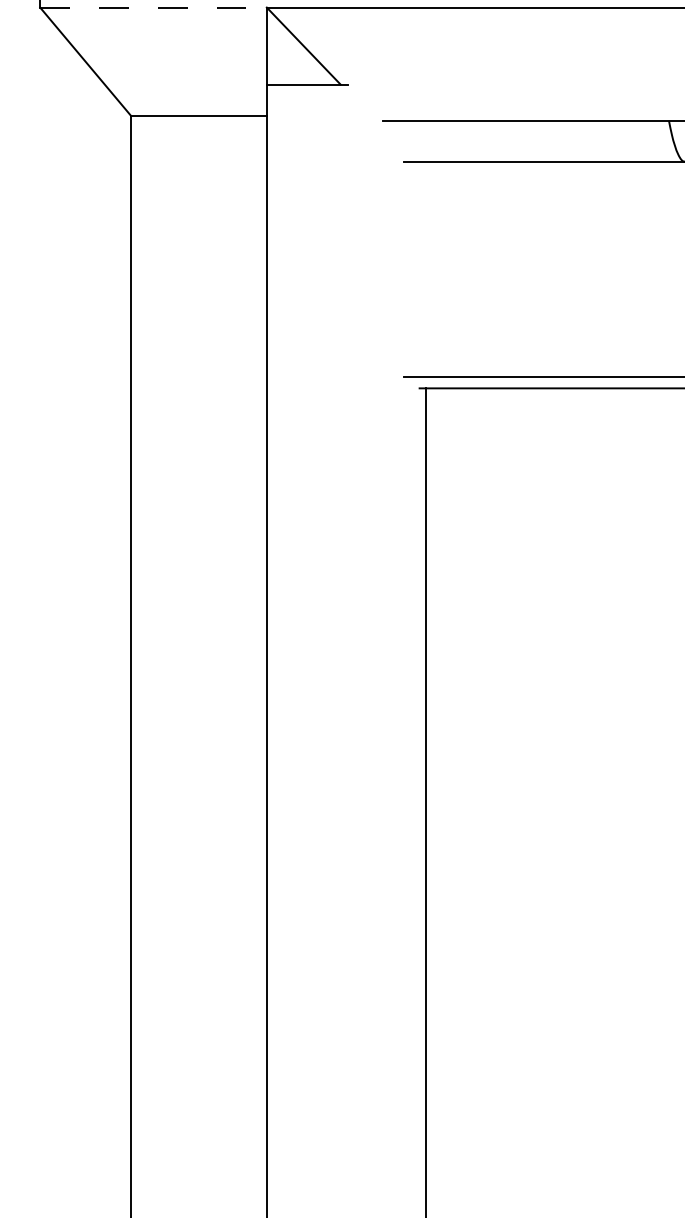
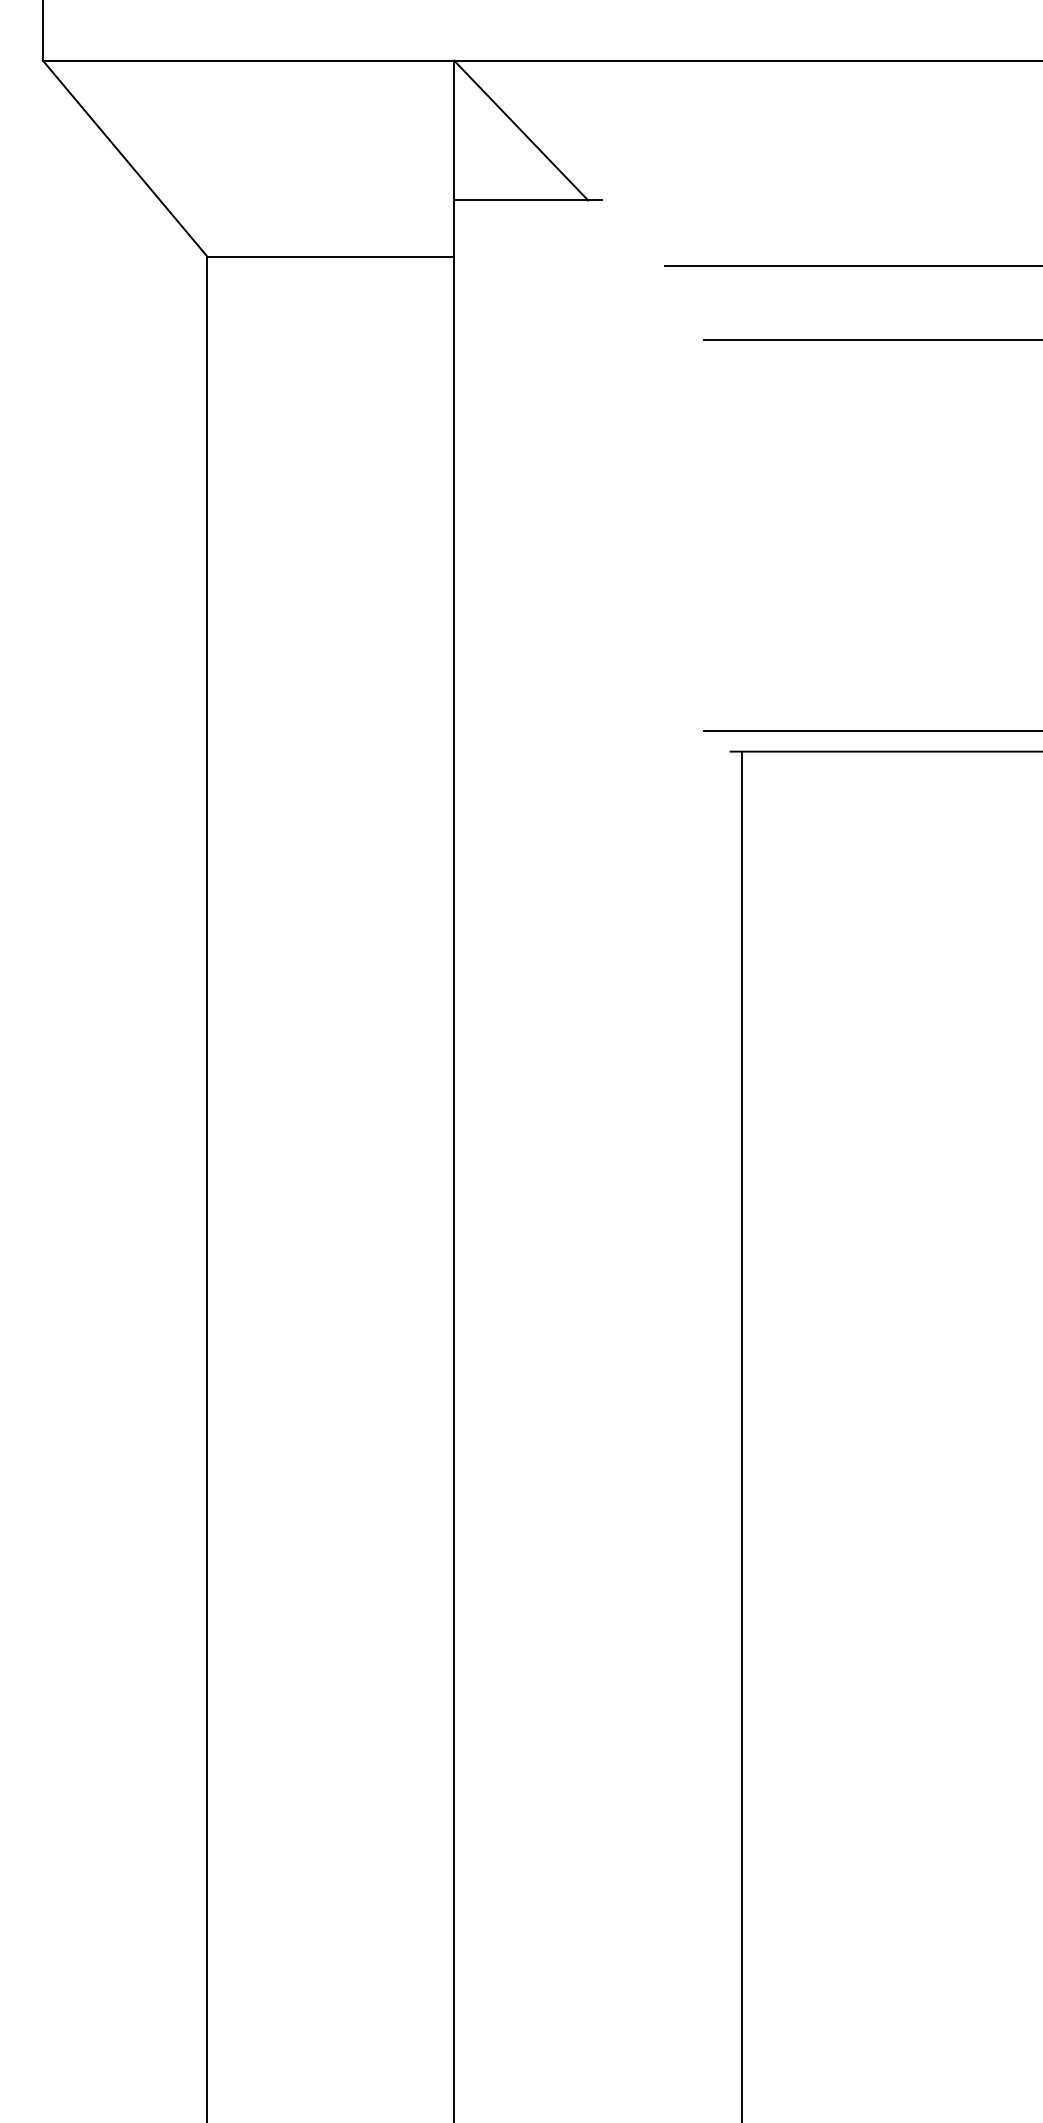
line: (154, 7) -> (250, 60), dashed -> solid

